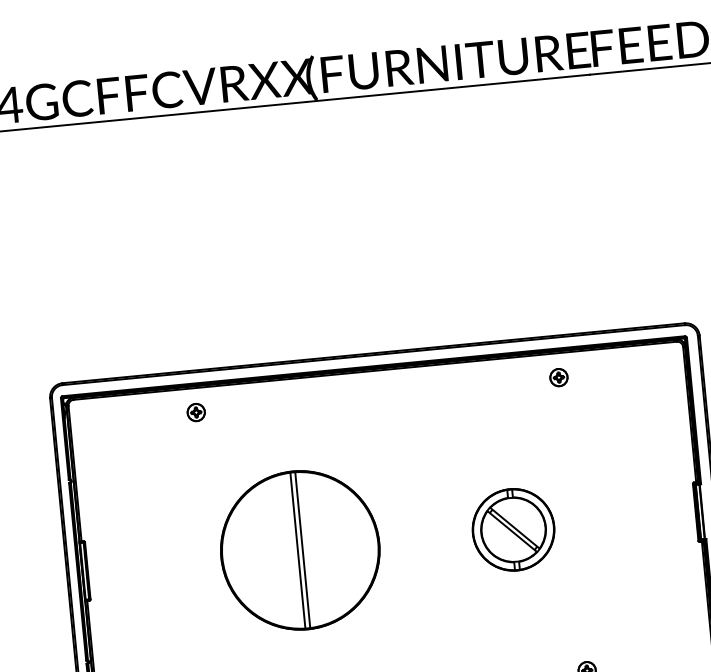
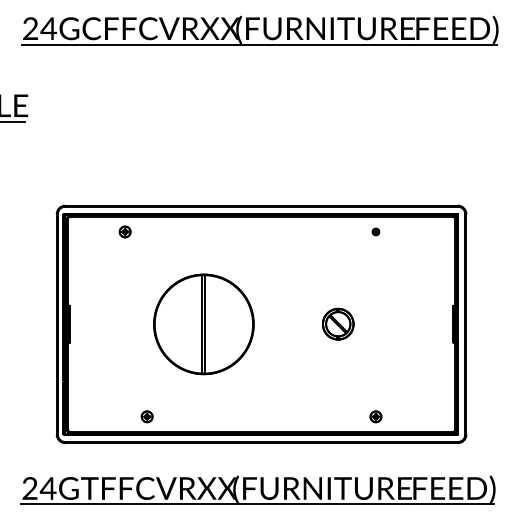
part: (558, 376) -> (375, 231), size x0.6
part: (195, 411) -> (124, 231), moved
part: (511, 528) -> (337, 323), size x0.6

